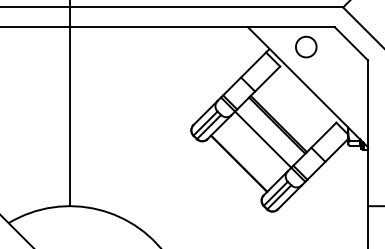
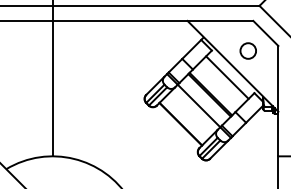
circle: (306, 46) -> (248, 50), moved
line: (300, 102) -> (227, 77), added

